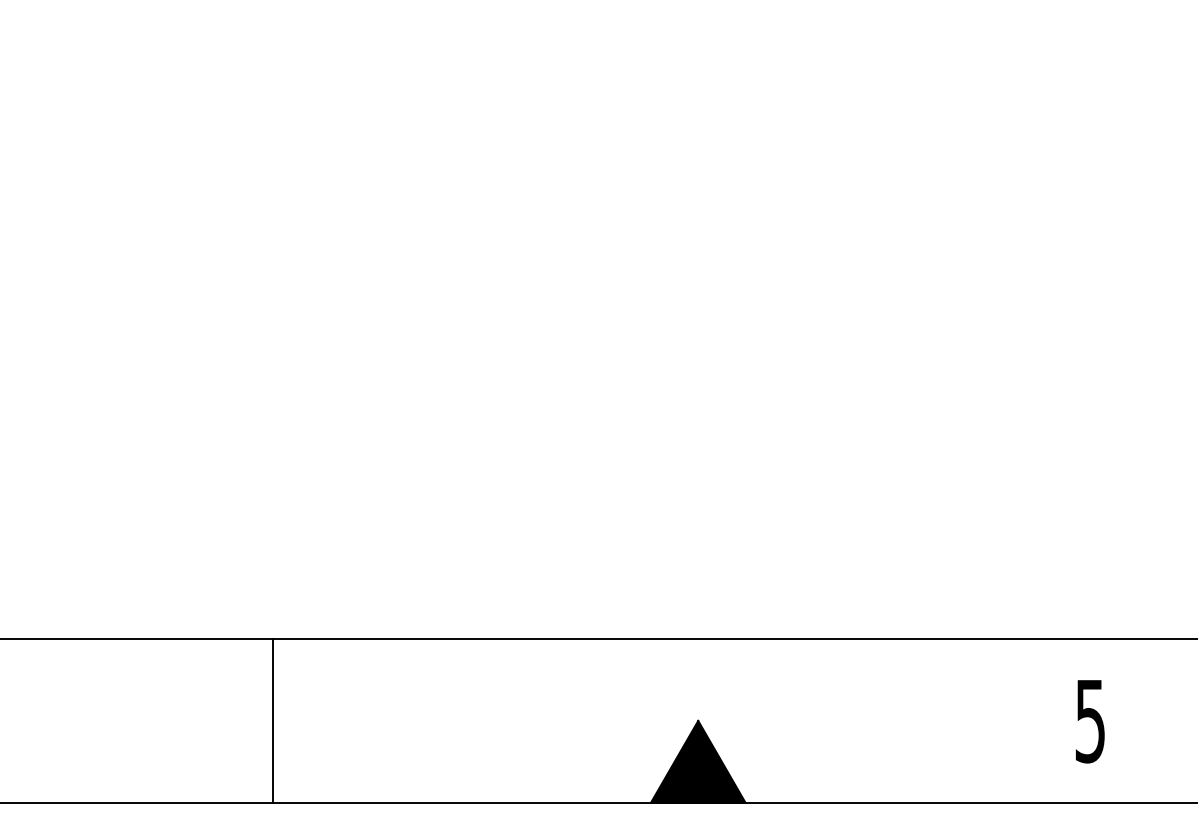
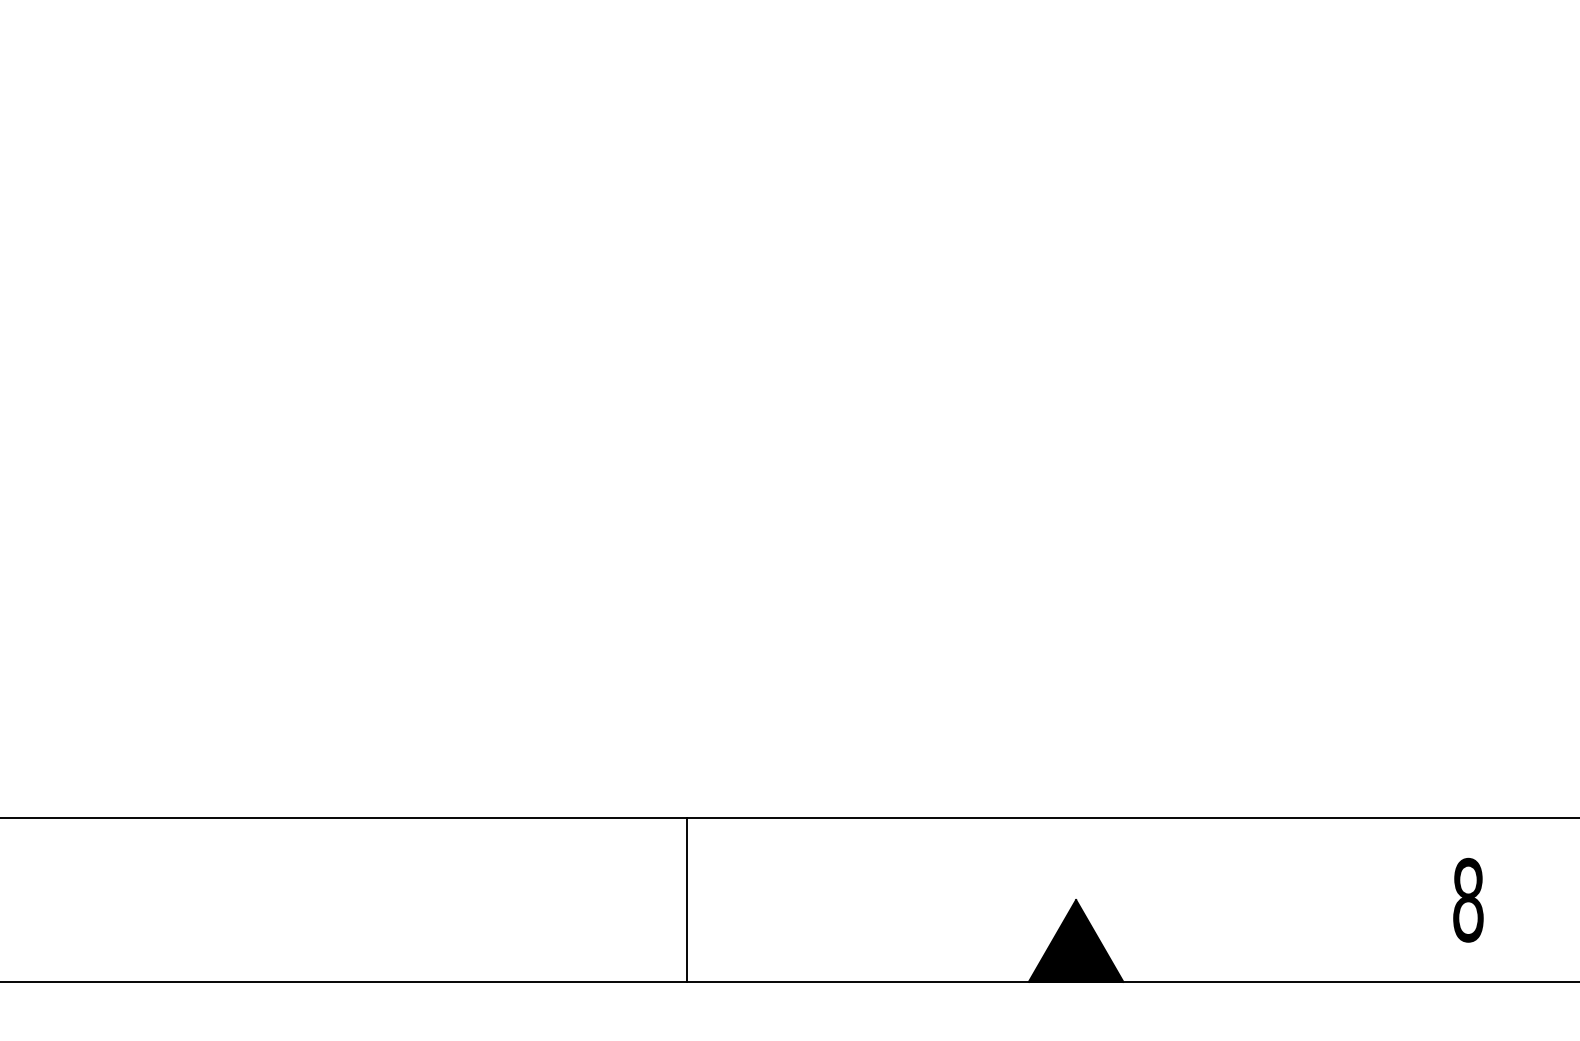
line: (272, 720) -> (687, 899), moved
text: (1090, 720) -> (1468, 899), 5 -> 8

